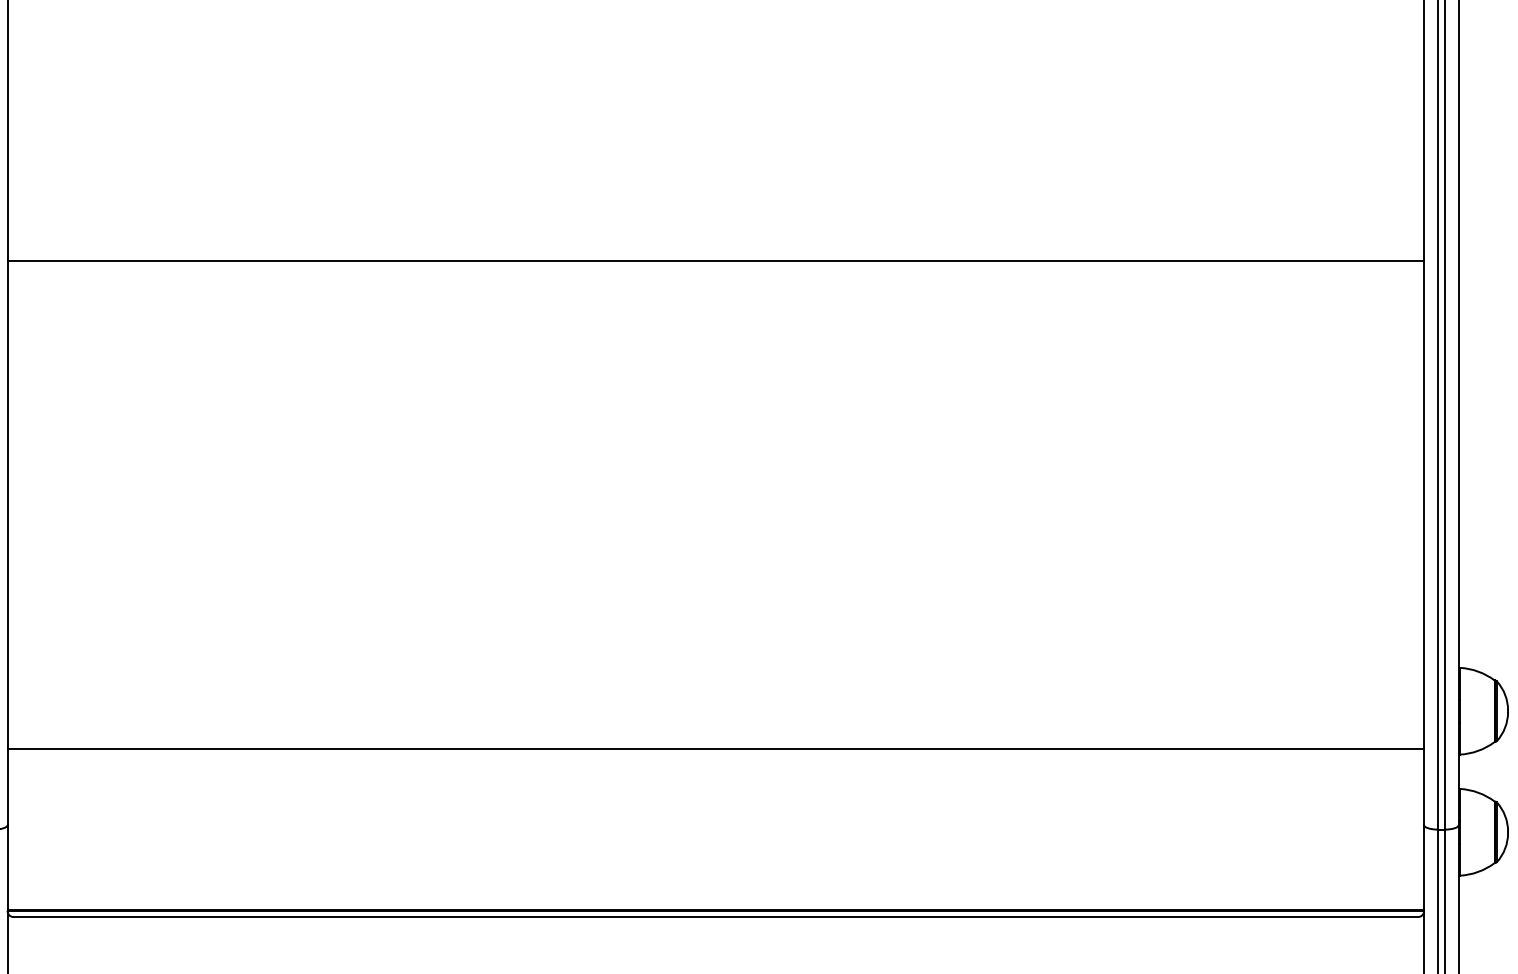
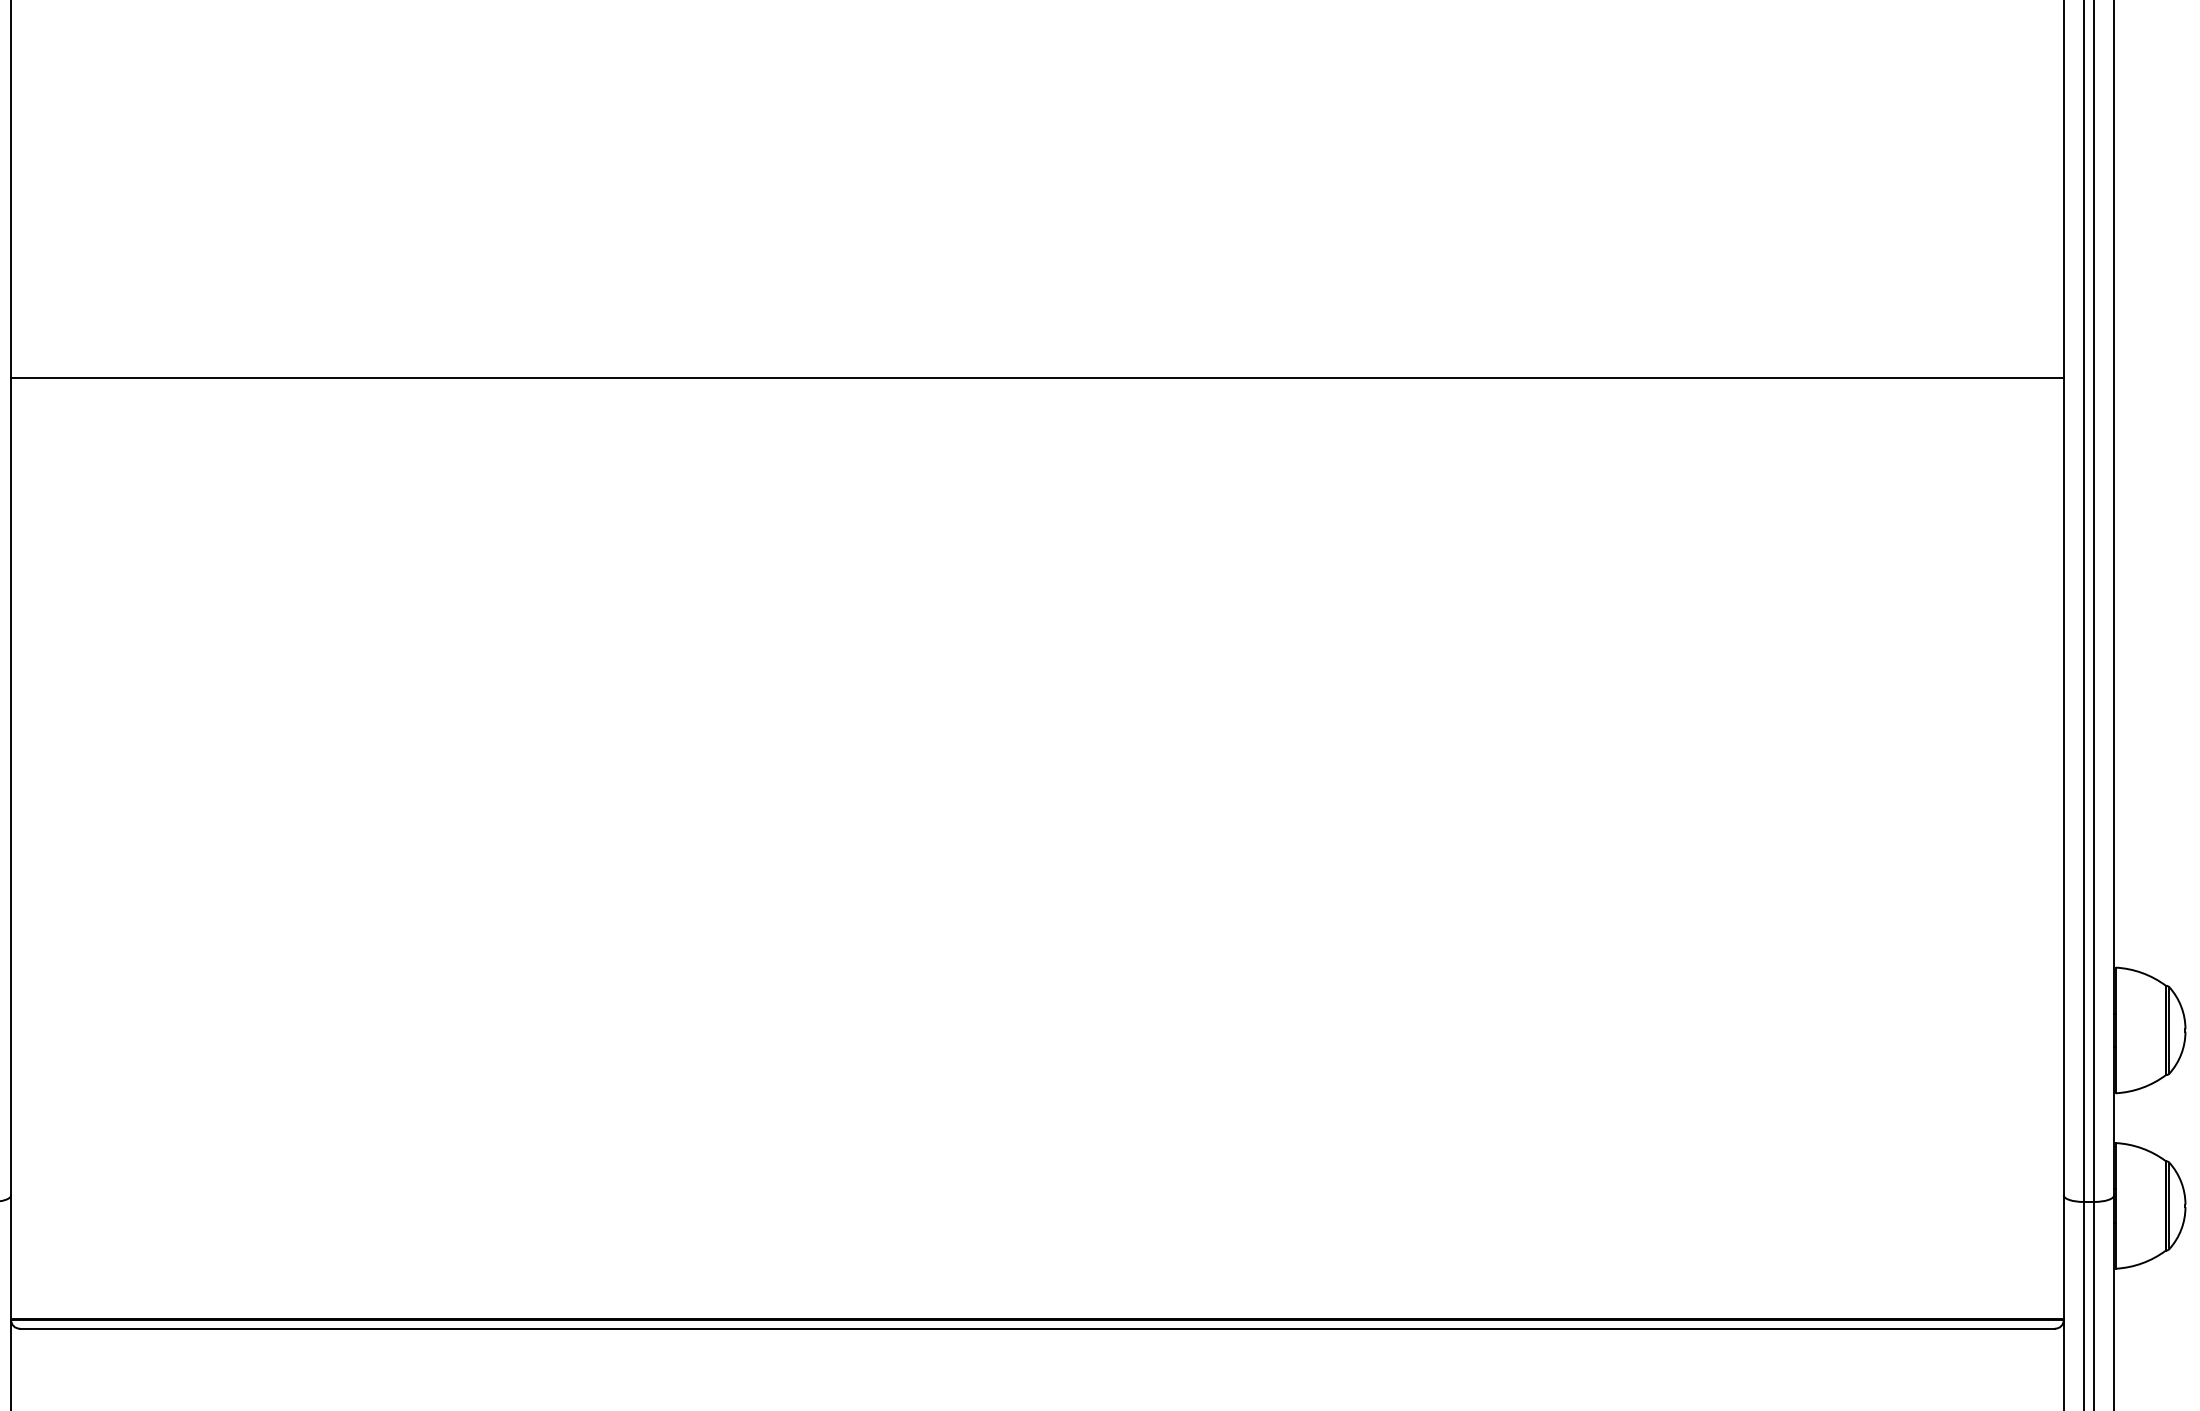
line: (715, 749) -> (1036, 1085), removed

